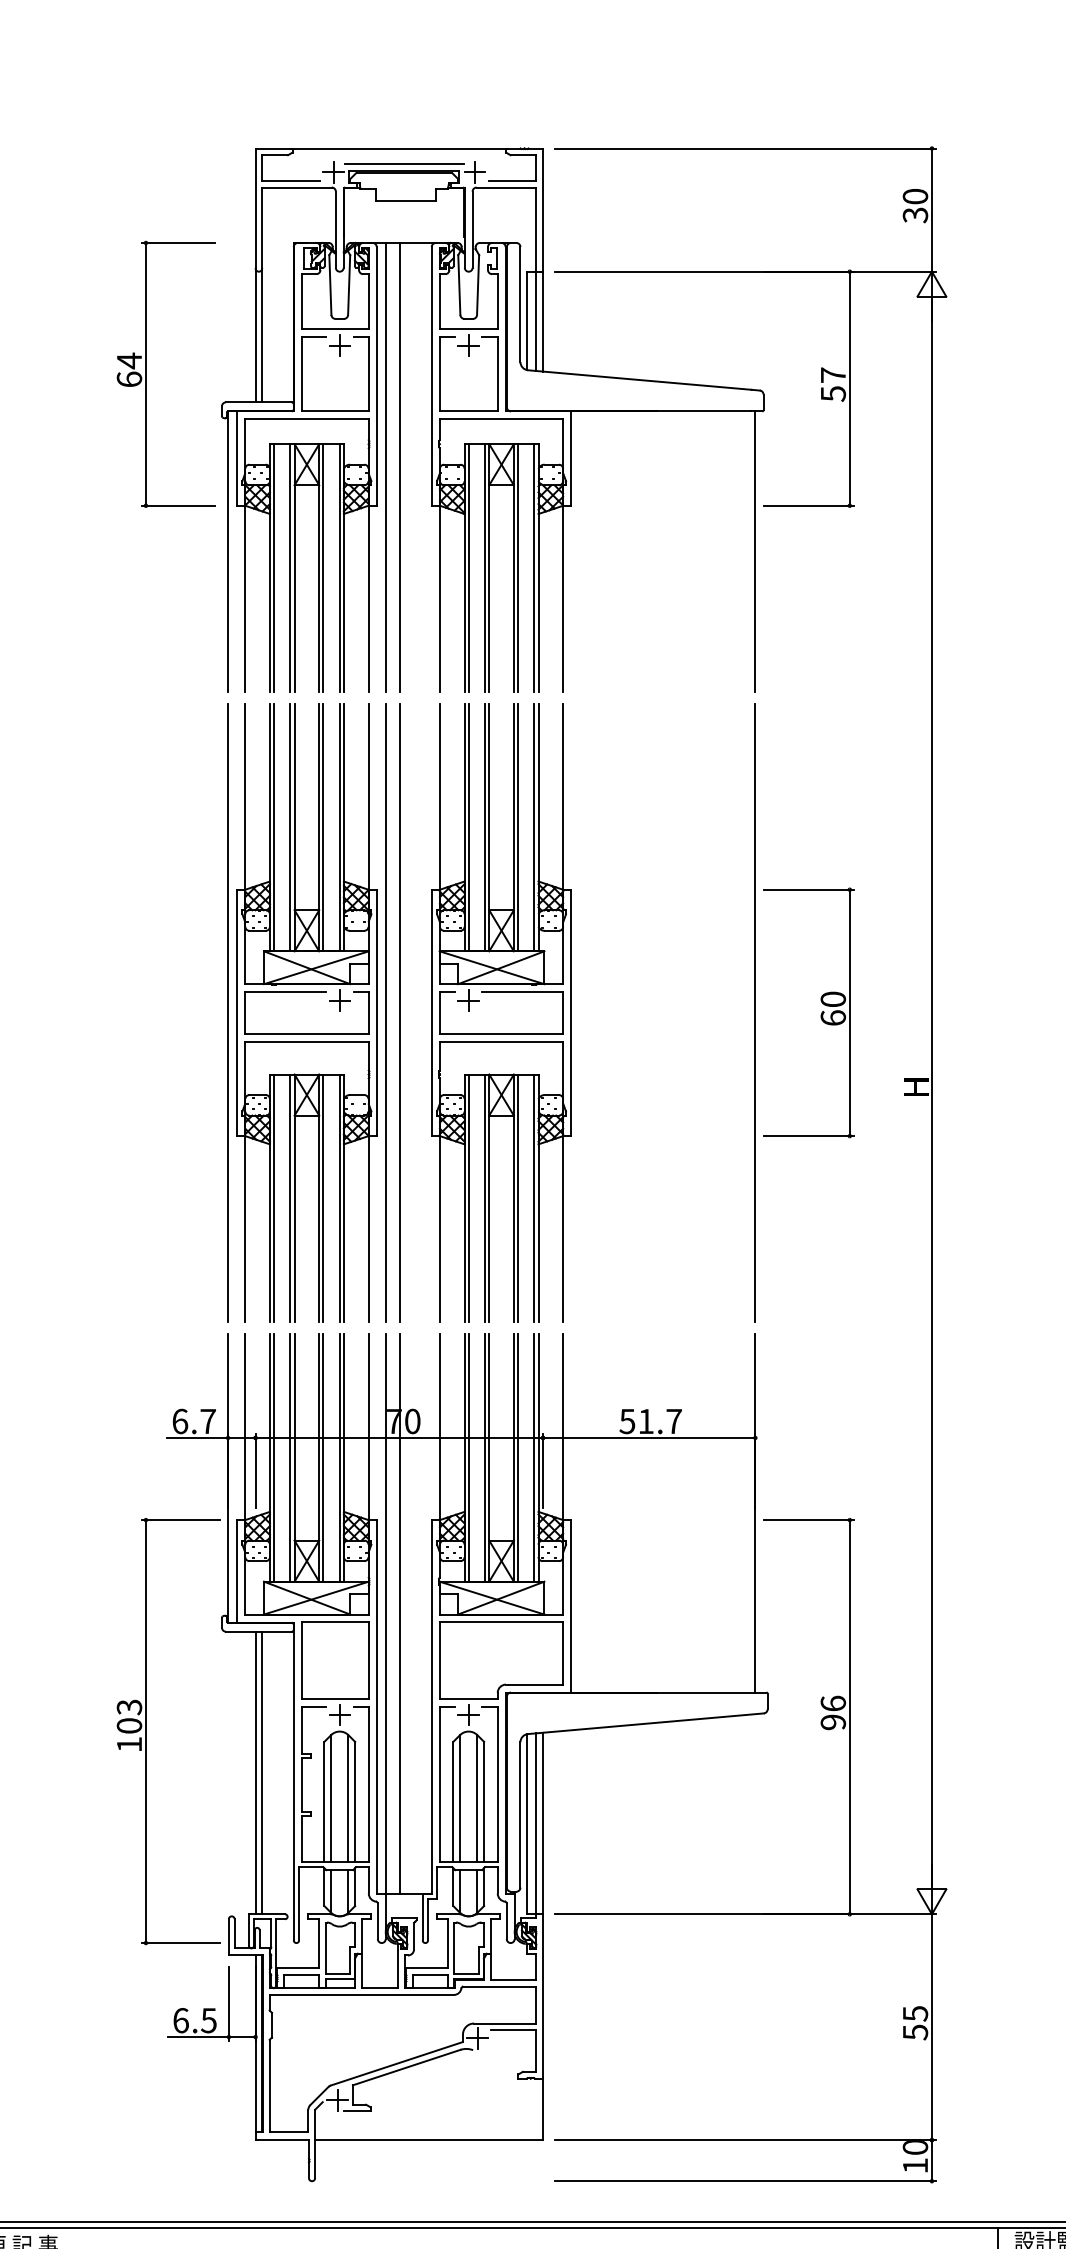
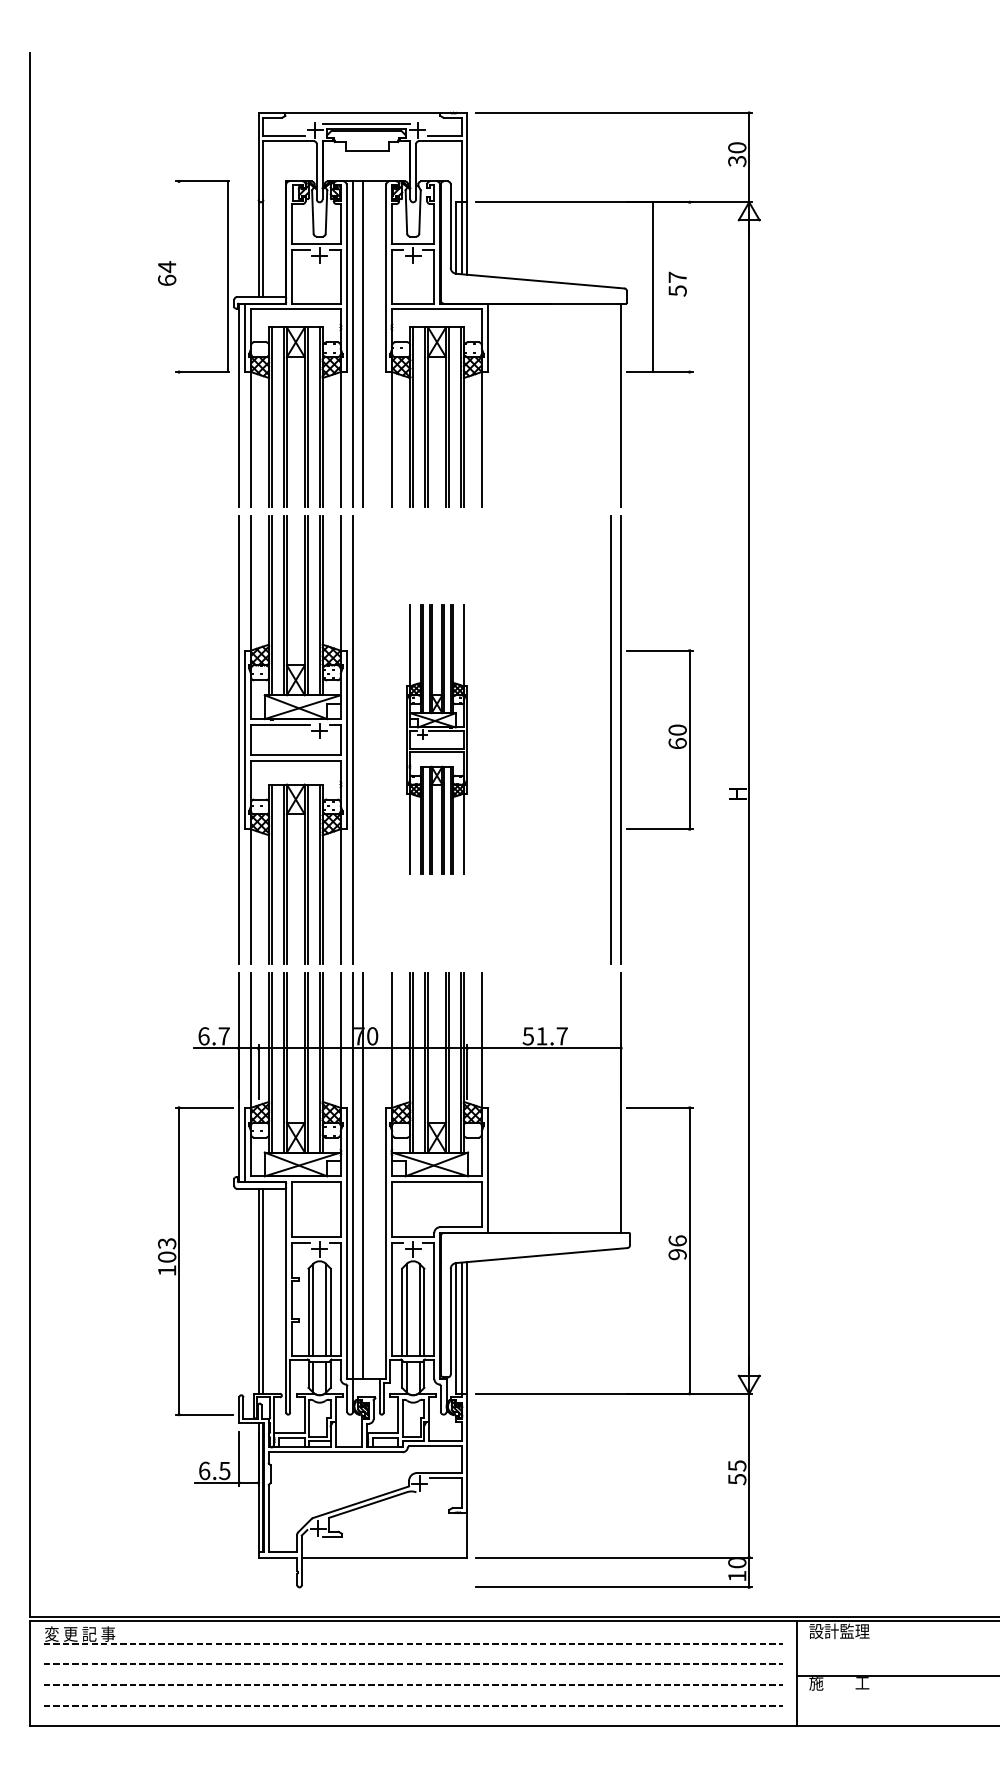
line: (146, 374) -> (228, 276), moved
line: (849, 389) -> (652, 287), moved
line: (398, 1012) -> (610, 739), moved
part: (500, 1012) -> (436, 739), size x0.6

